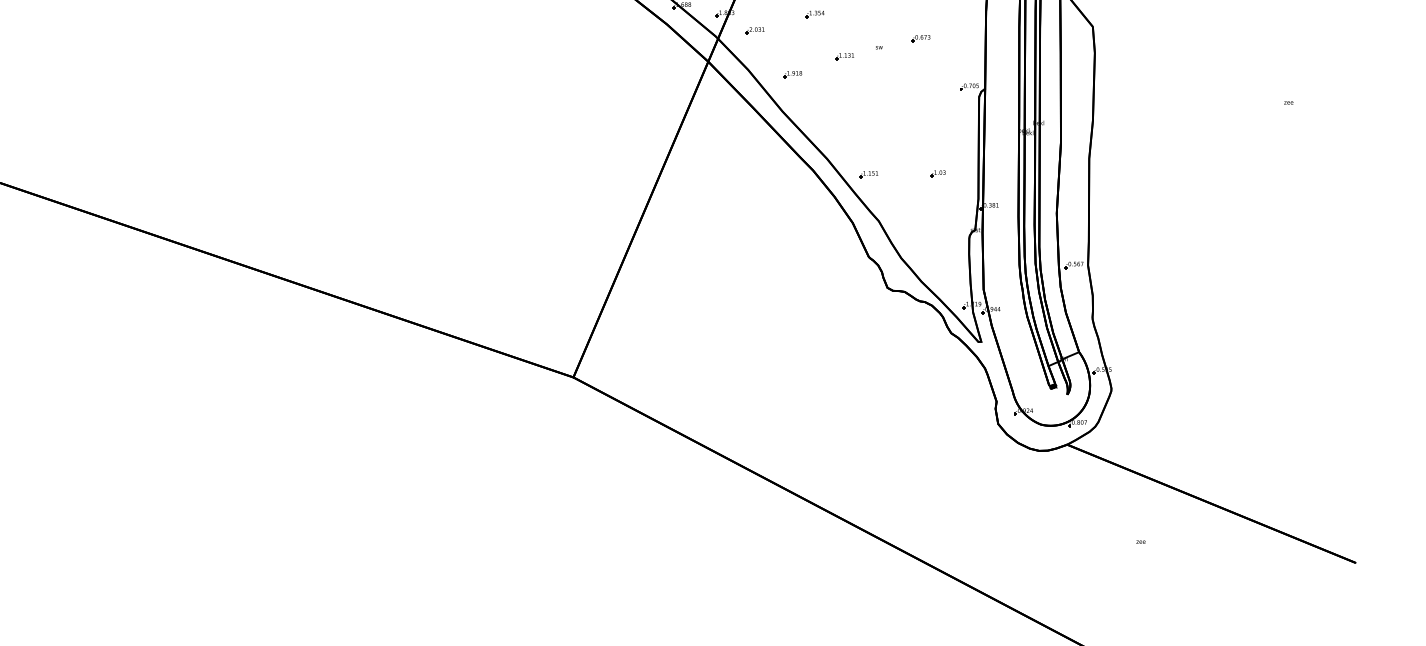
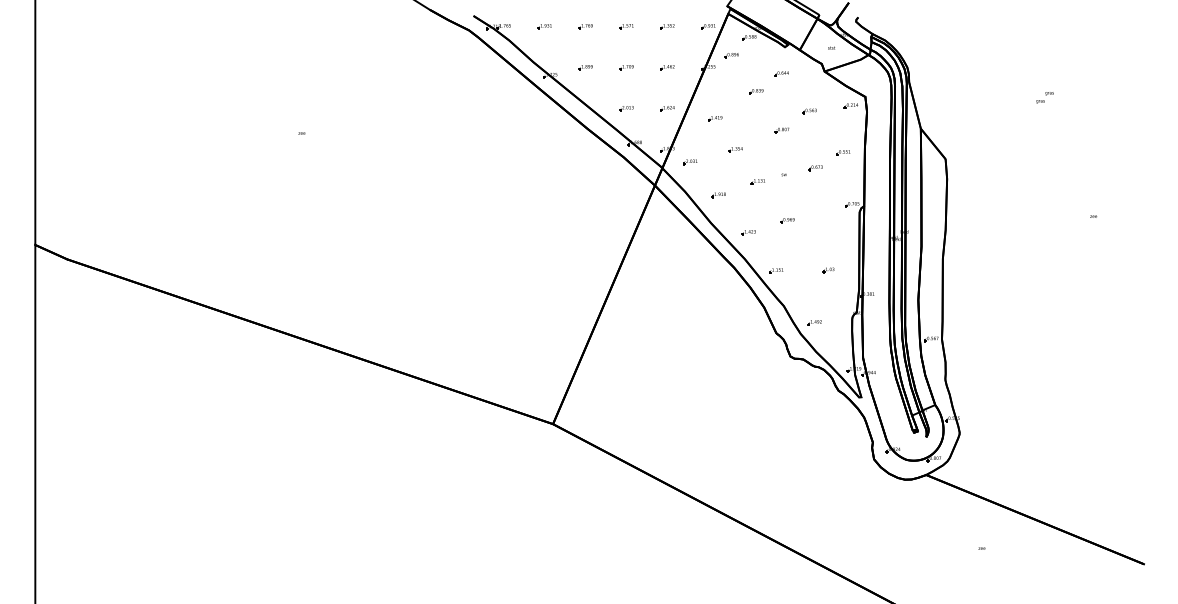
part: (957, 17) -> (843, 152), added
part: (883, 107) -> (787, 220), added
part: (832, 123) -> (748, 232), added
part: (919, 242) -> (814, 322), added

